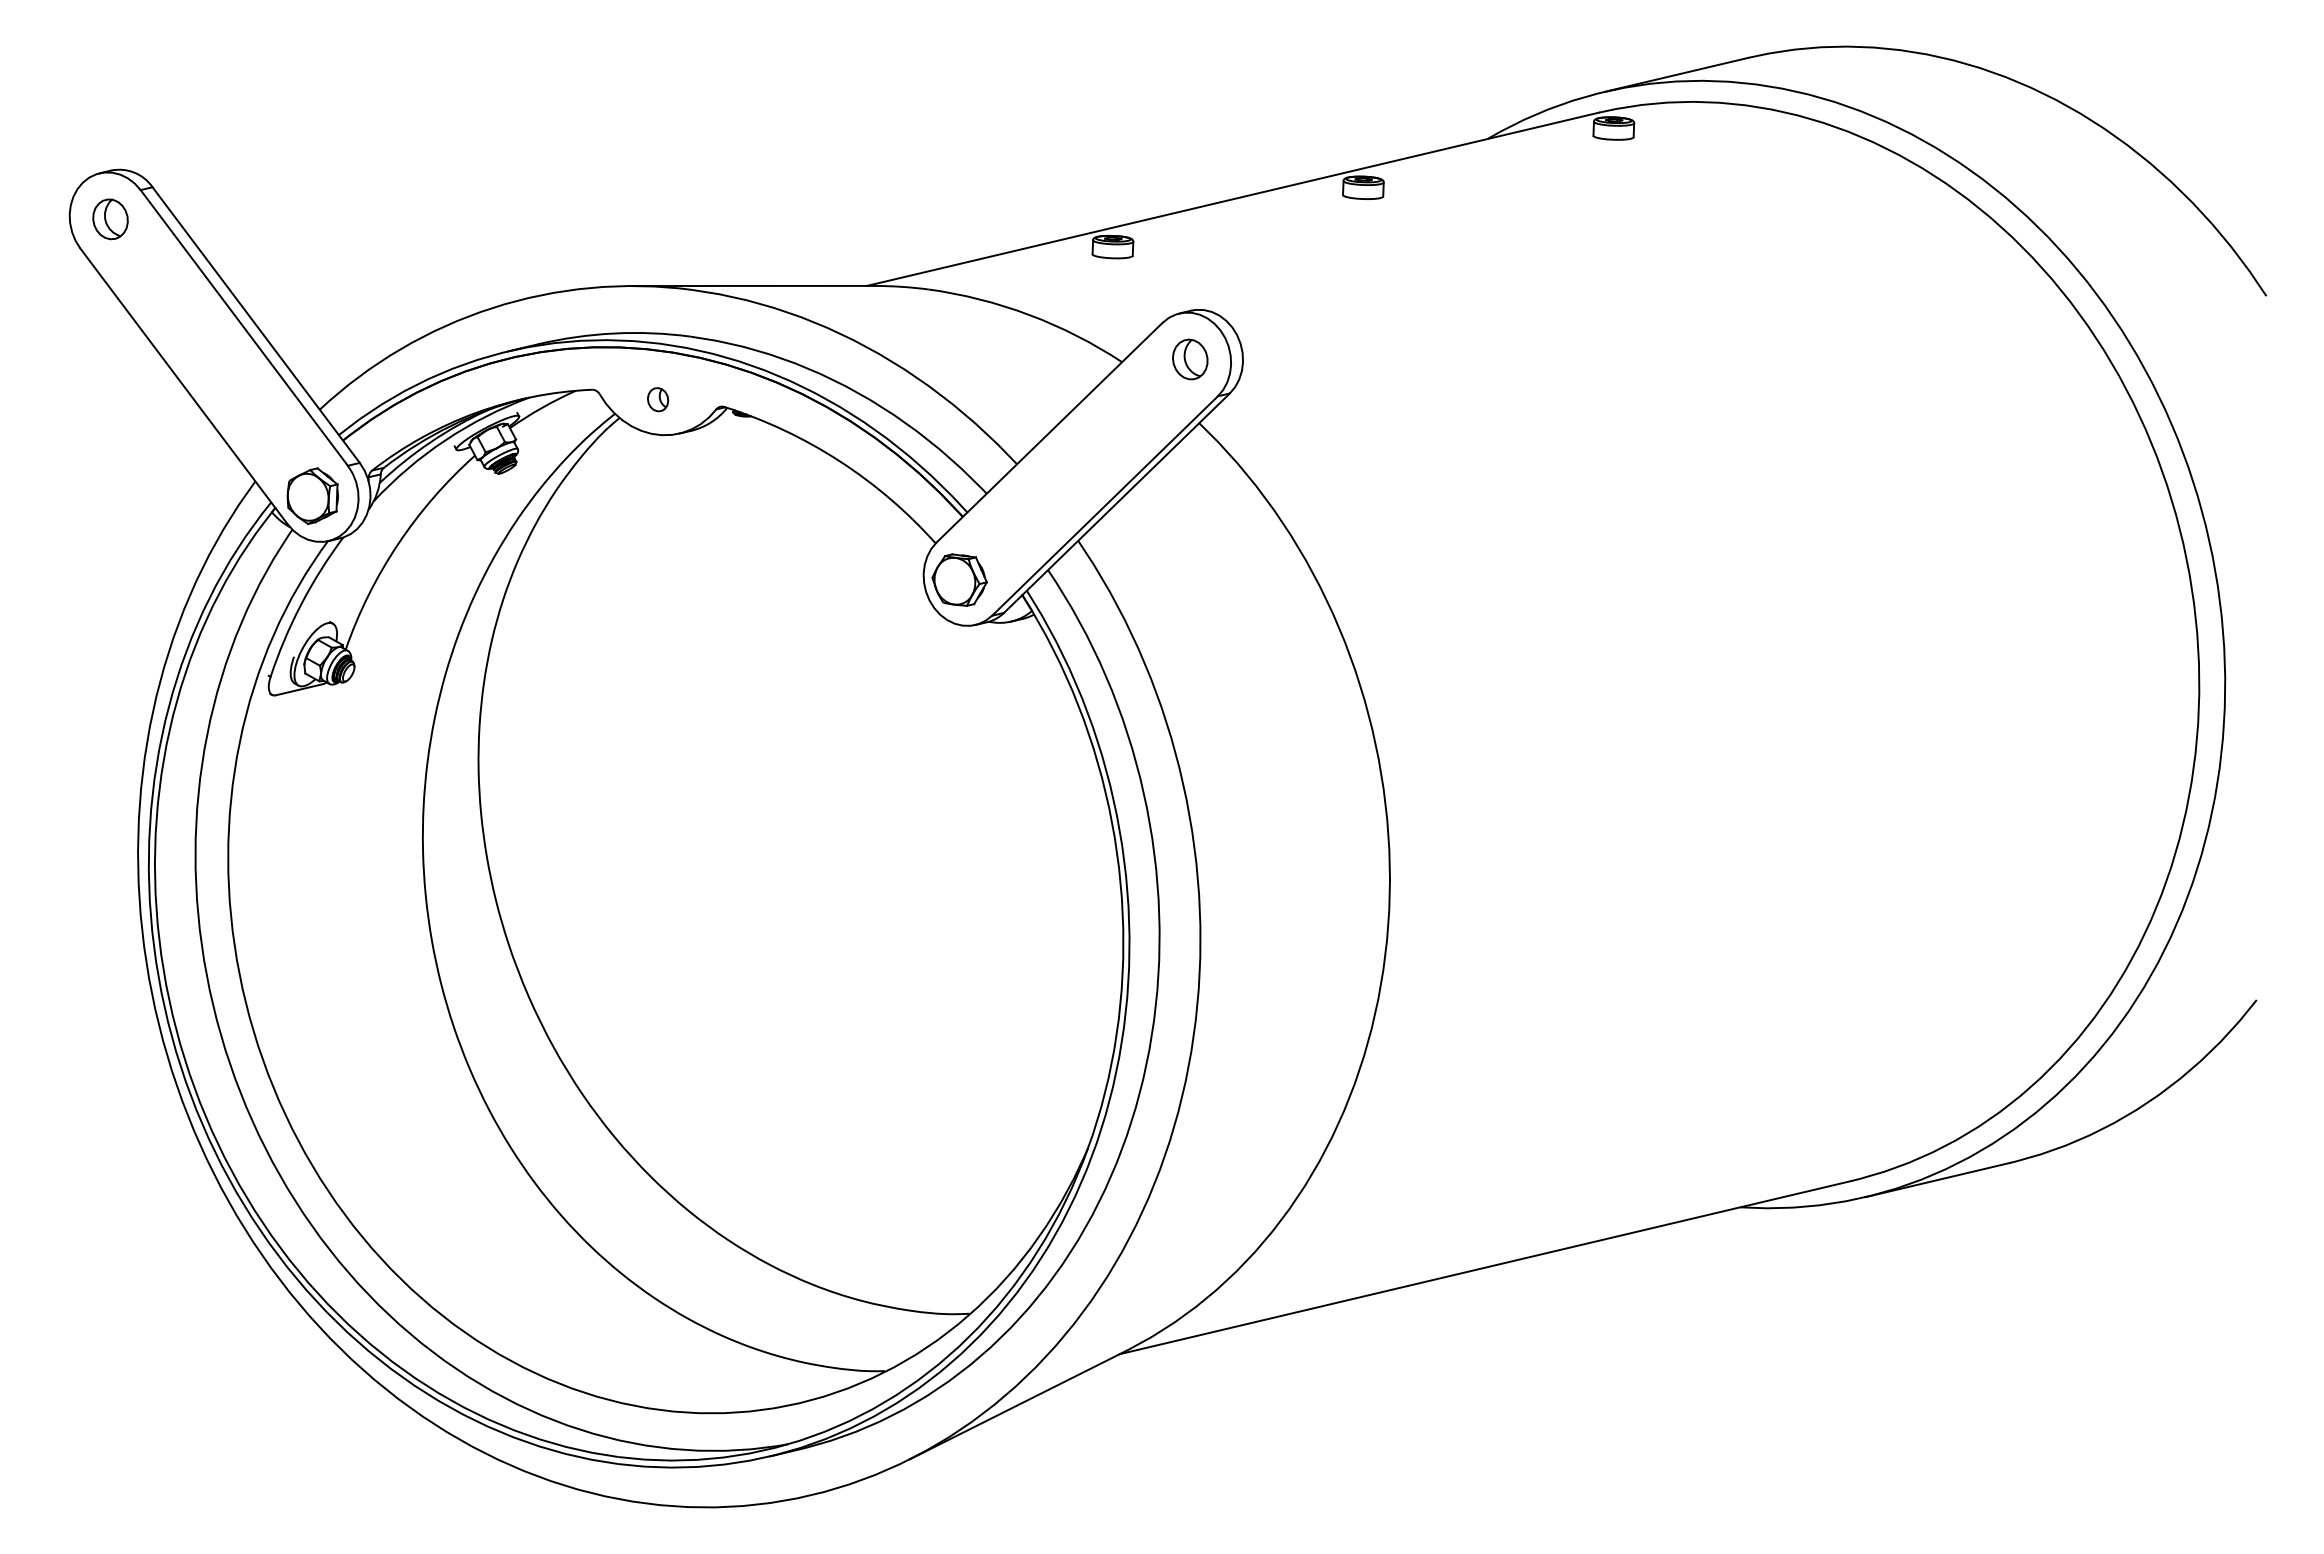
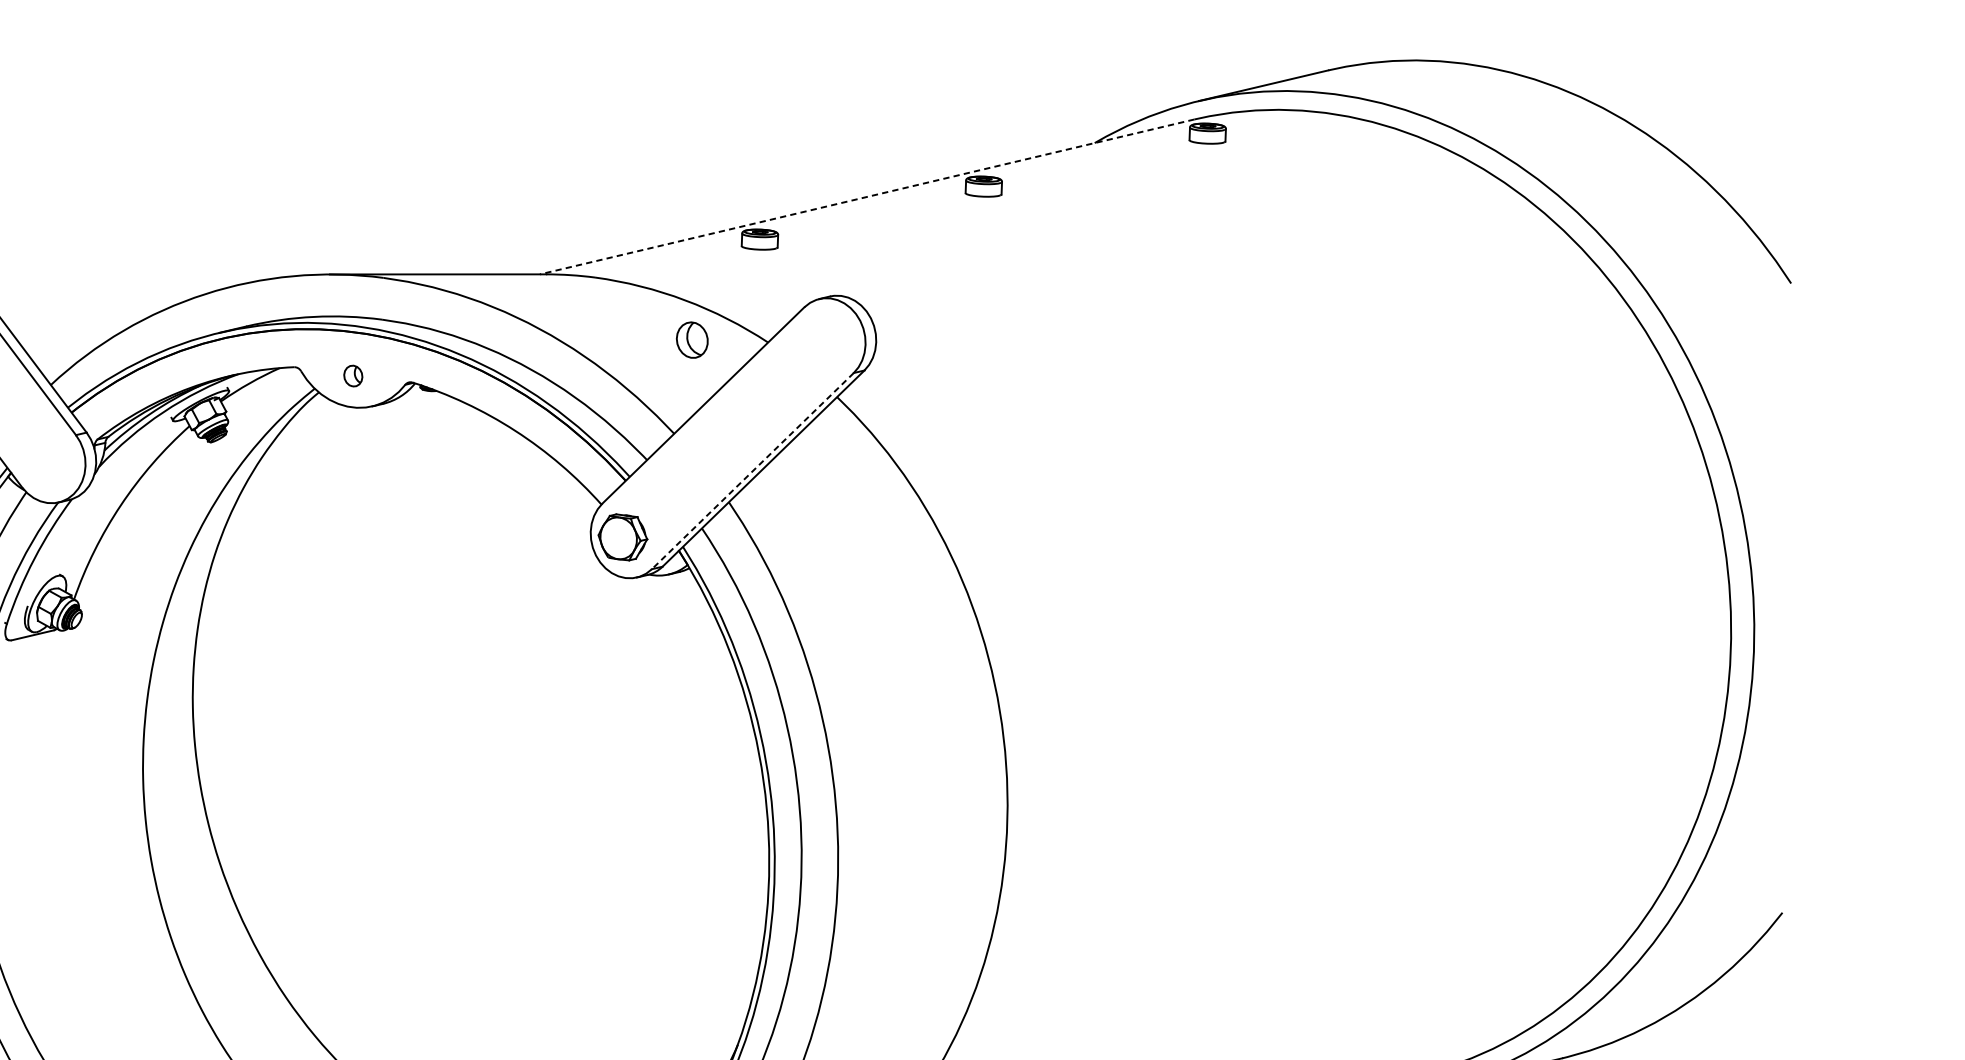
line: (1232, 199) -> (866, 197), solid -> dashed
part: (1190, 359) -> (692, 340), moved
part: (312, 495) -> (44, 461), removed
line: (1104, 506) -> (752, 471), solid -> dashed

